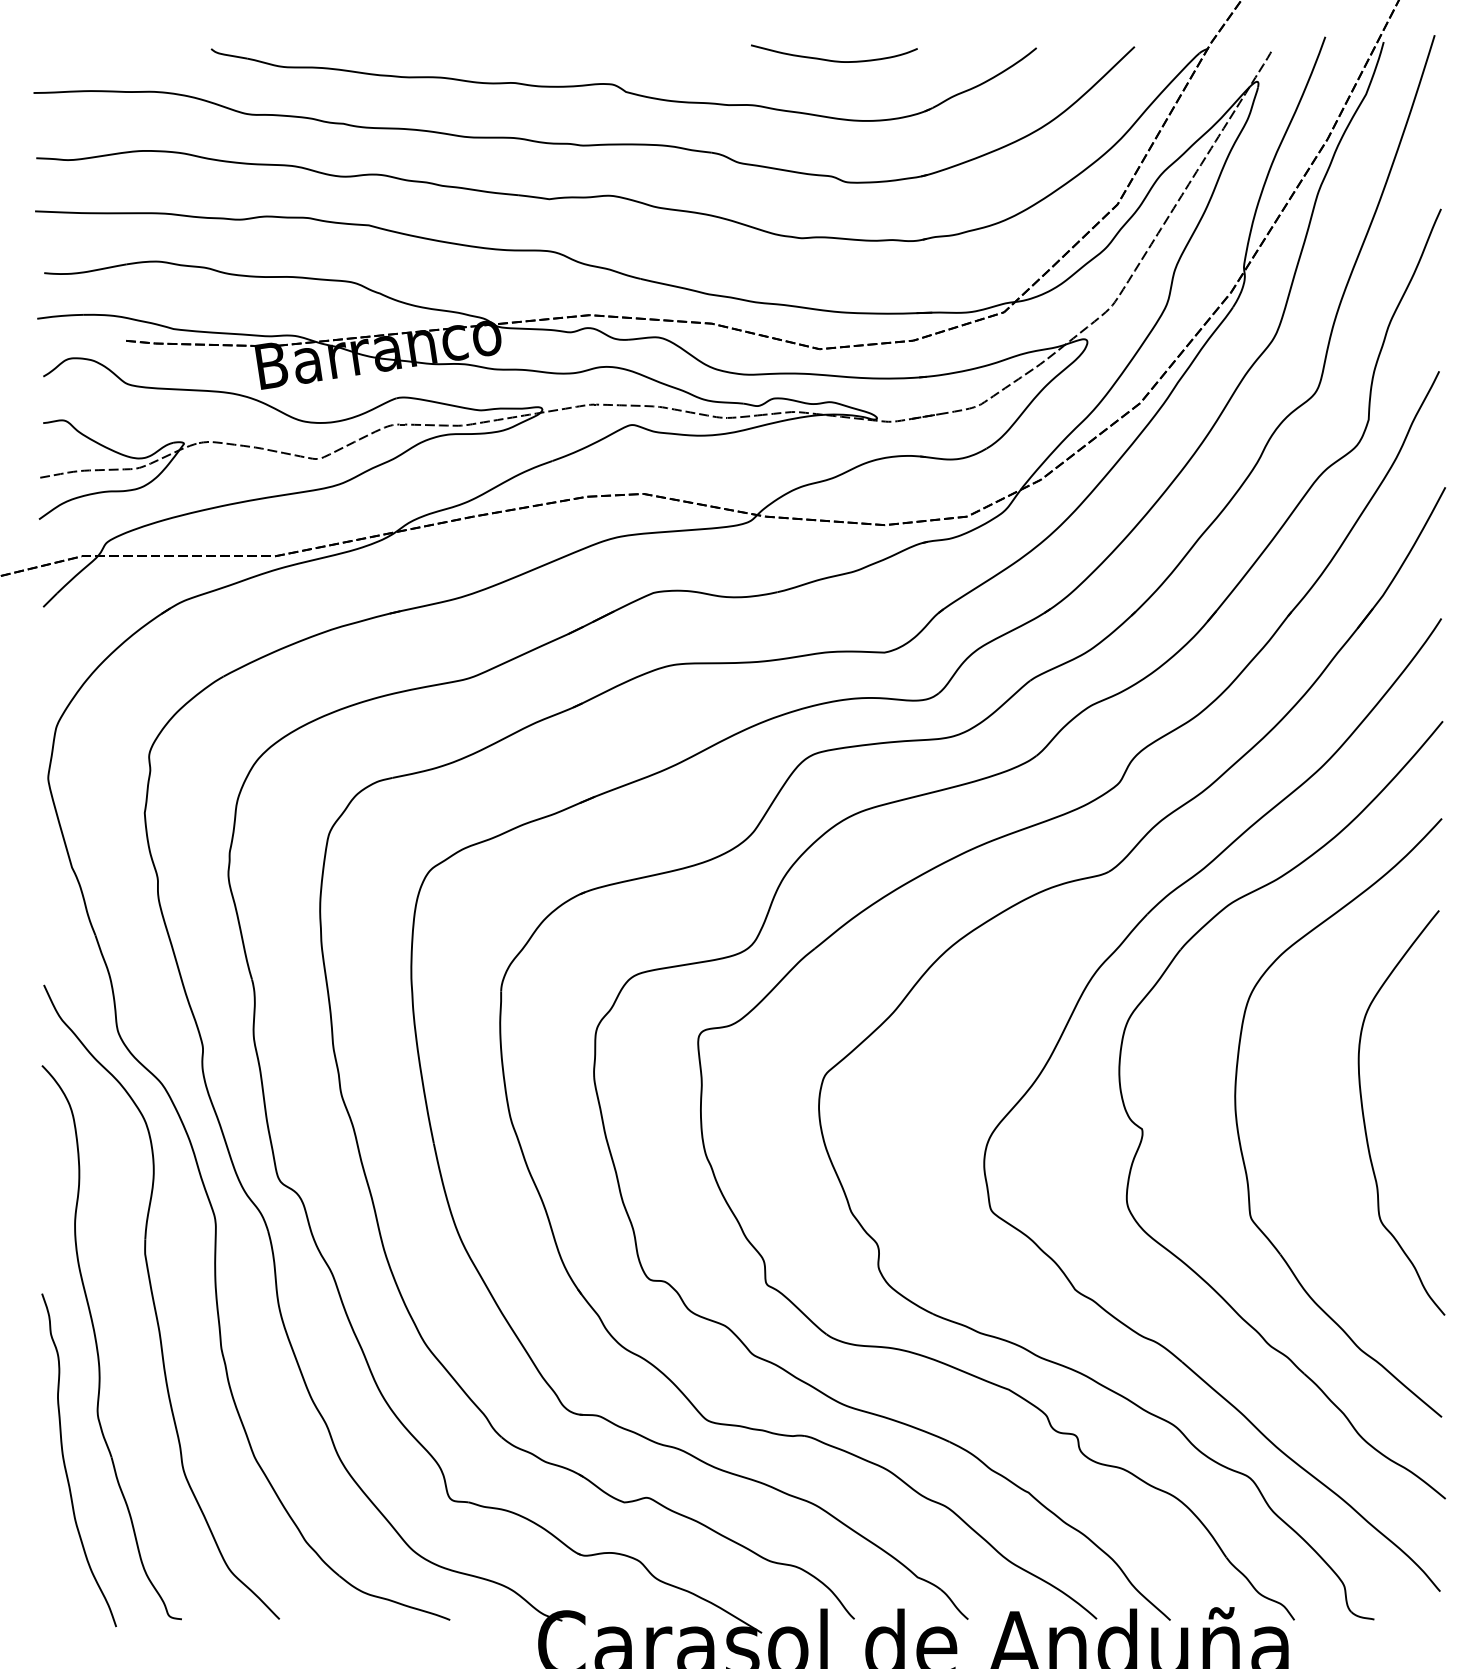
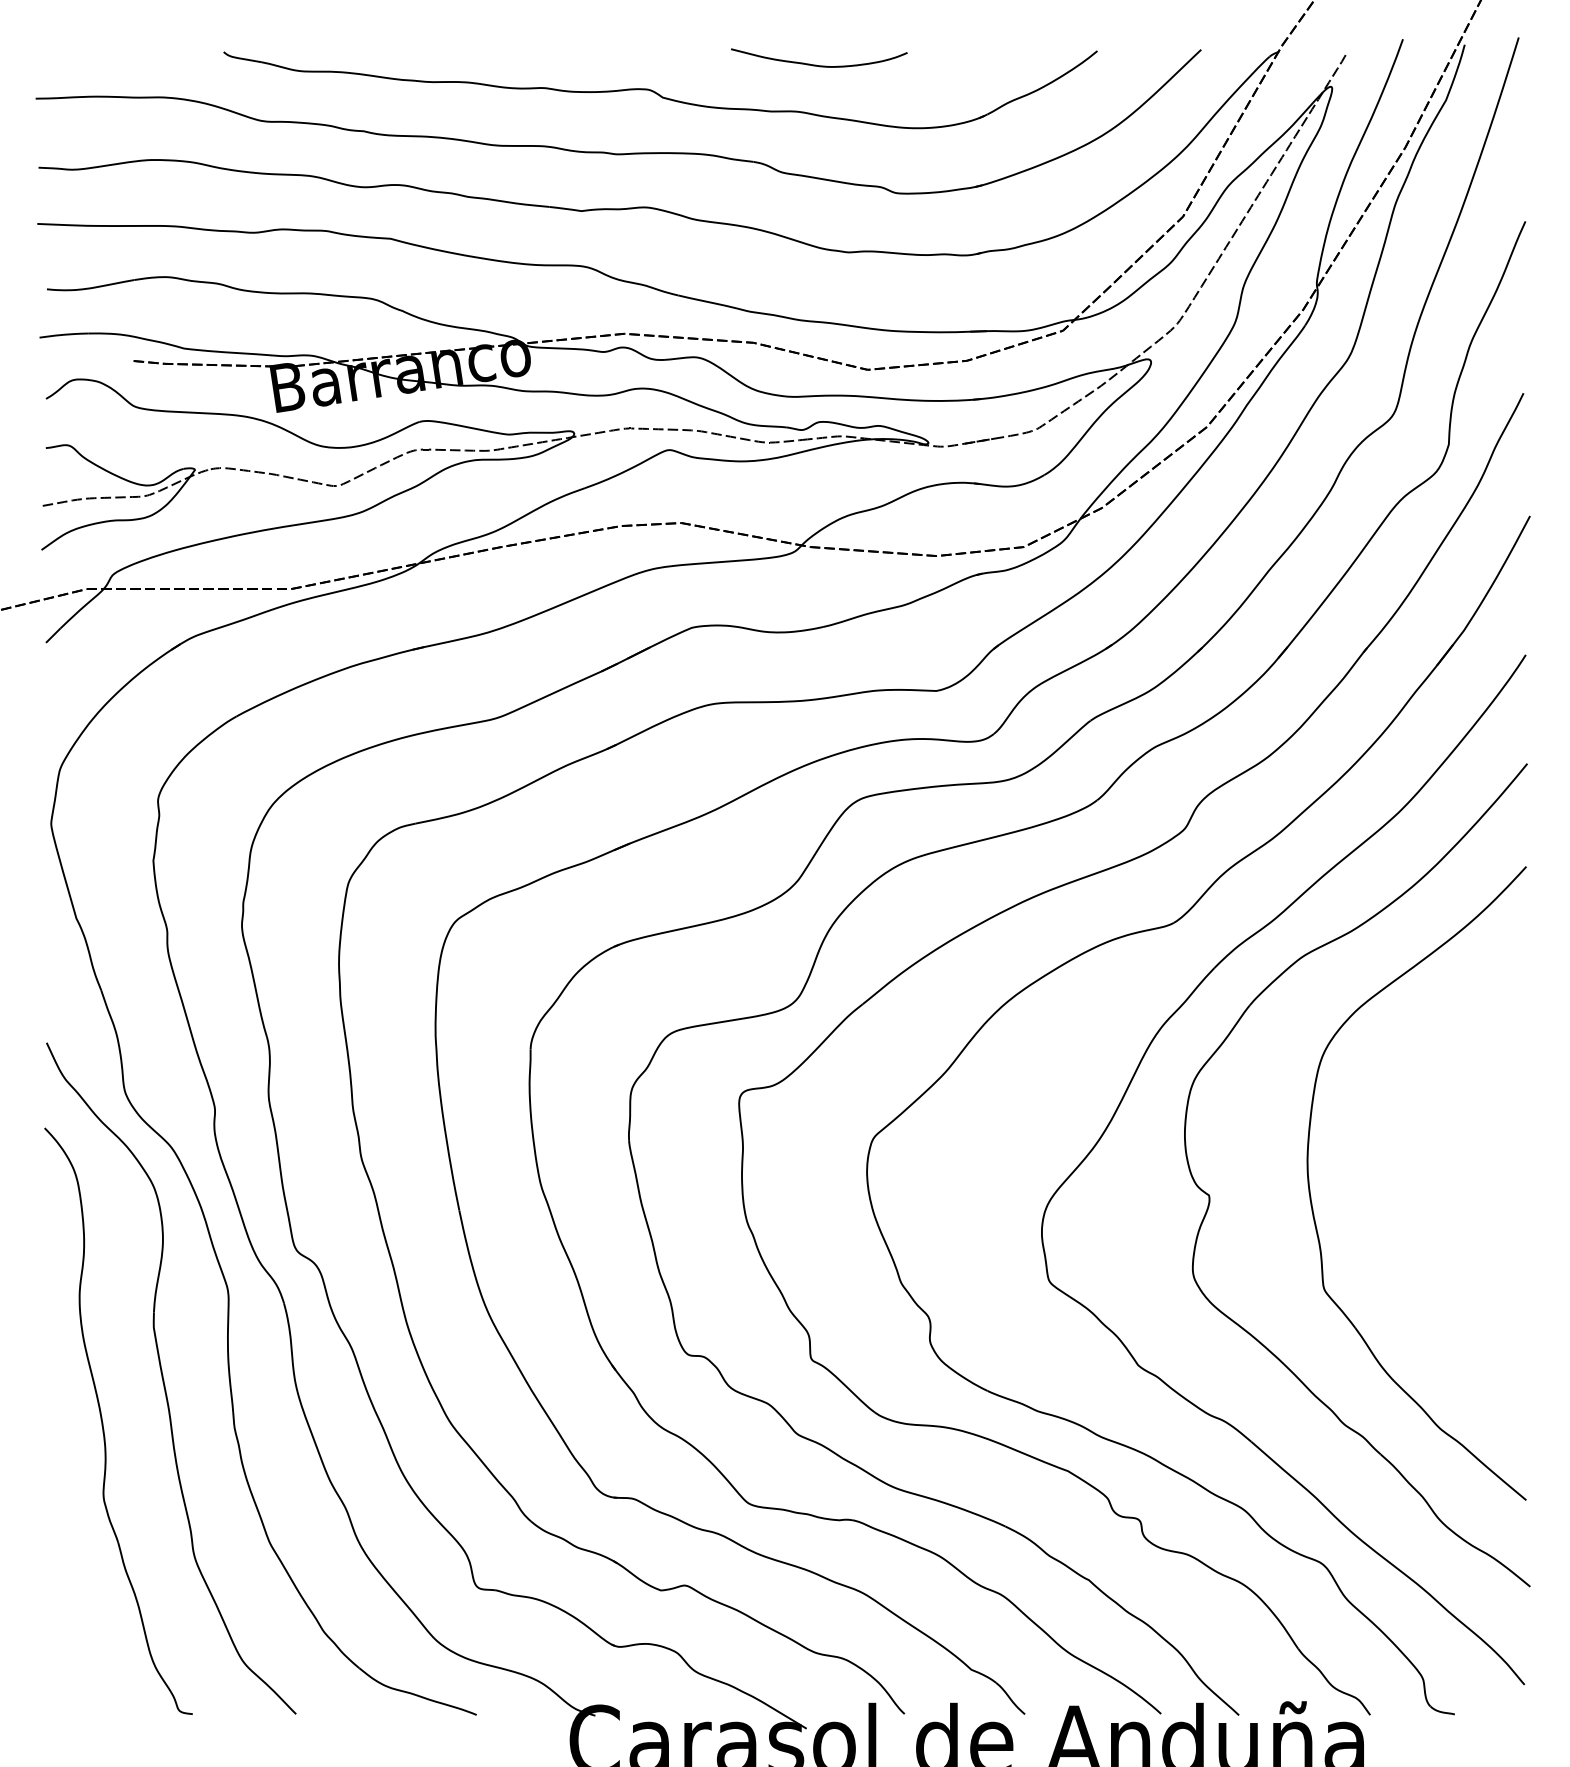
curve: (831, 59) -> (816, 64), moved
curve: (1364, 1116) -> (1444, 1181), removed
curve: (65, 1463) -> (69, 1549), removed

